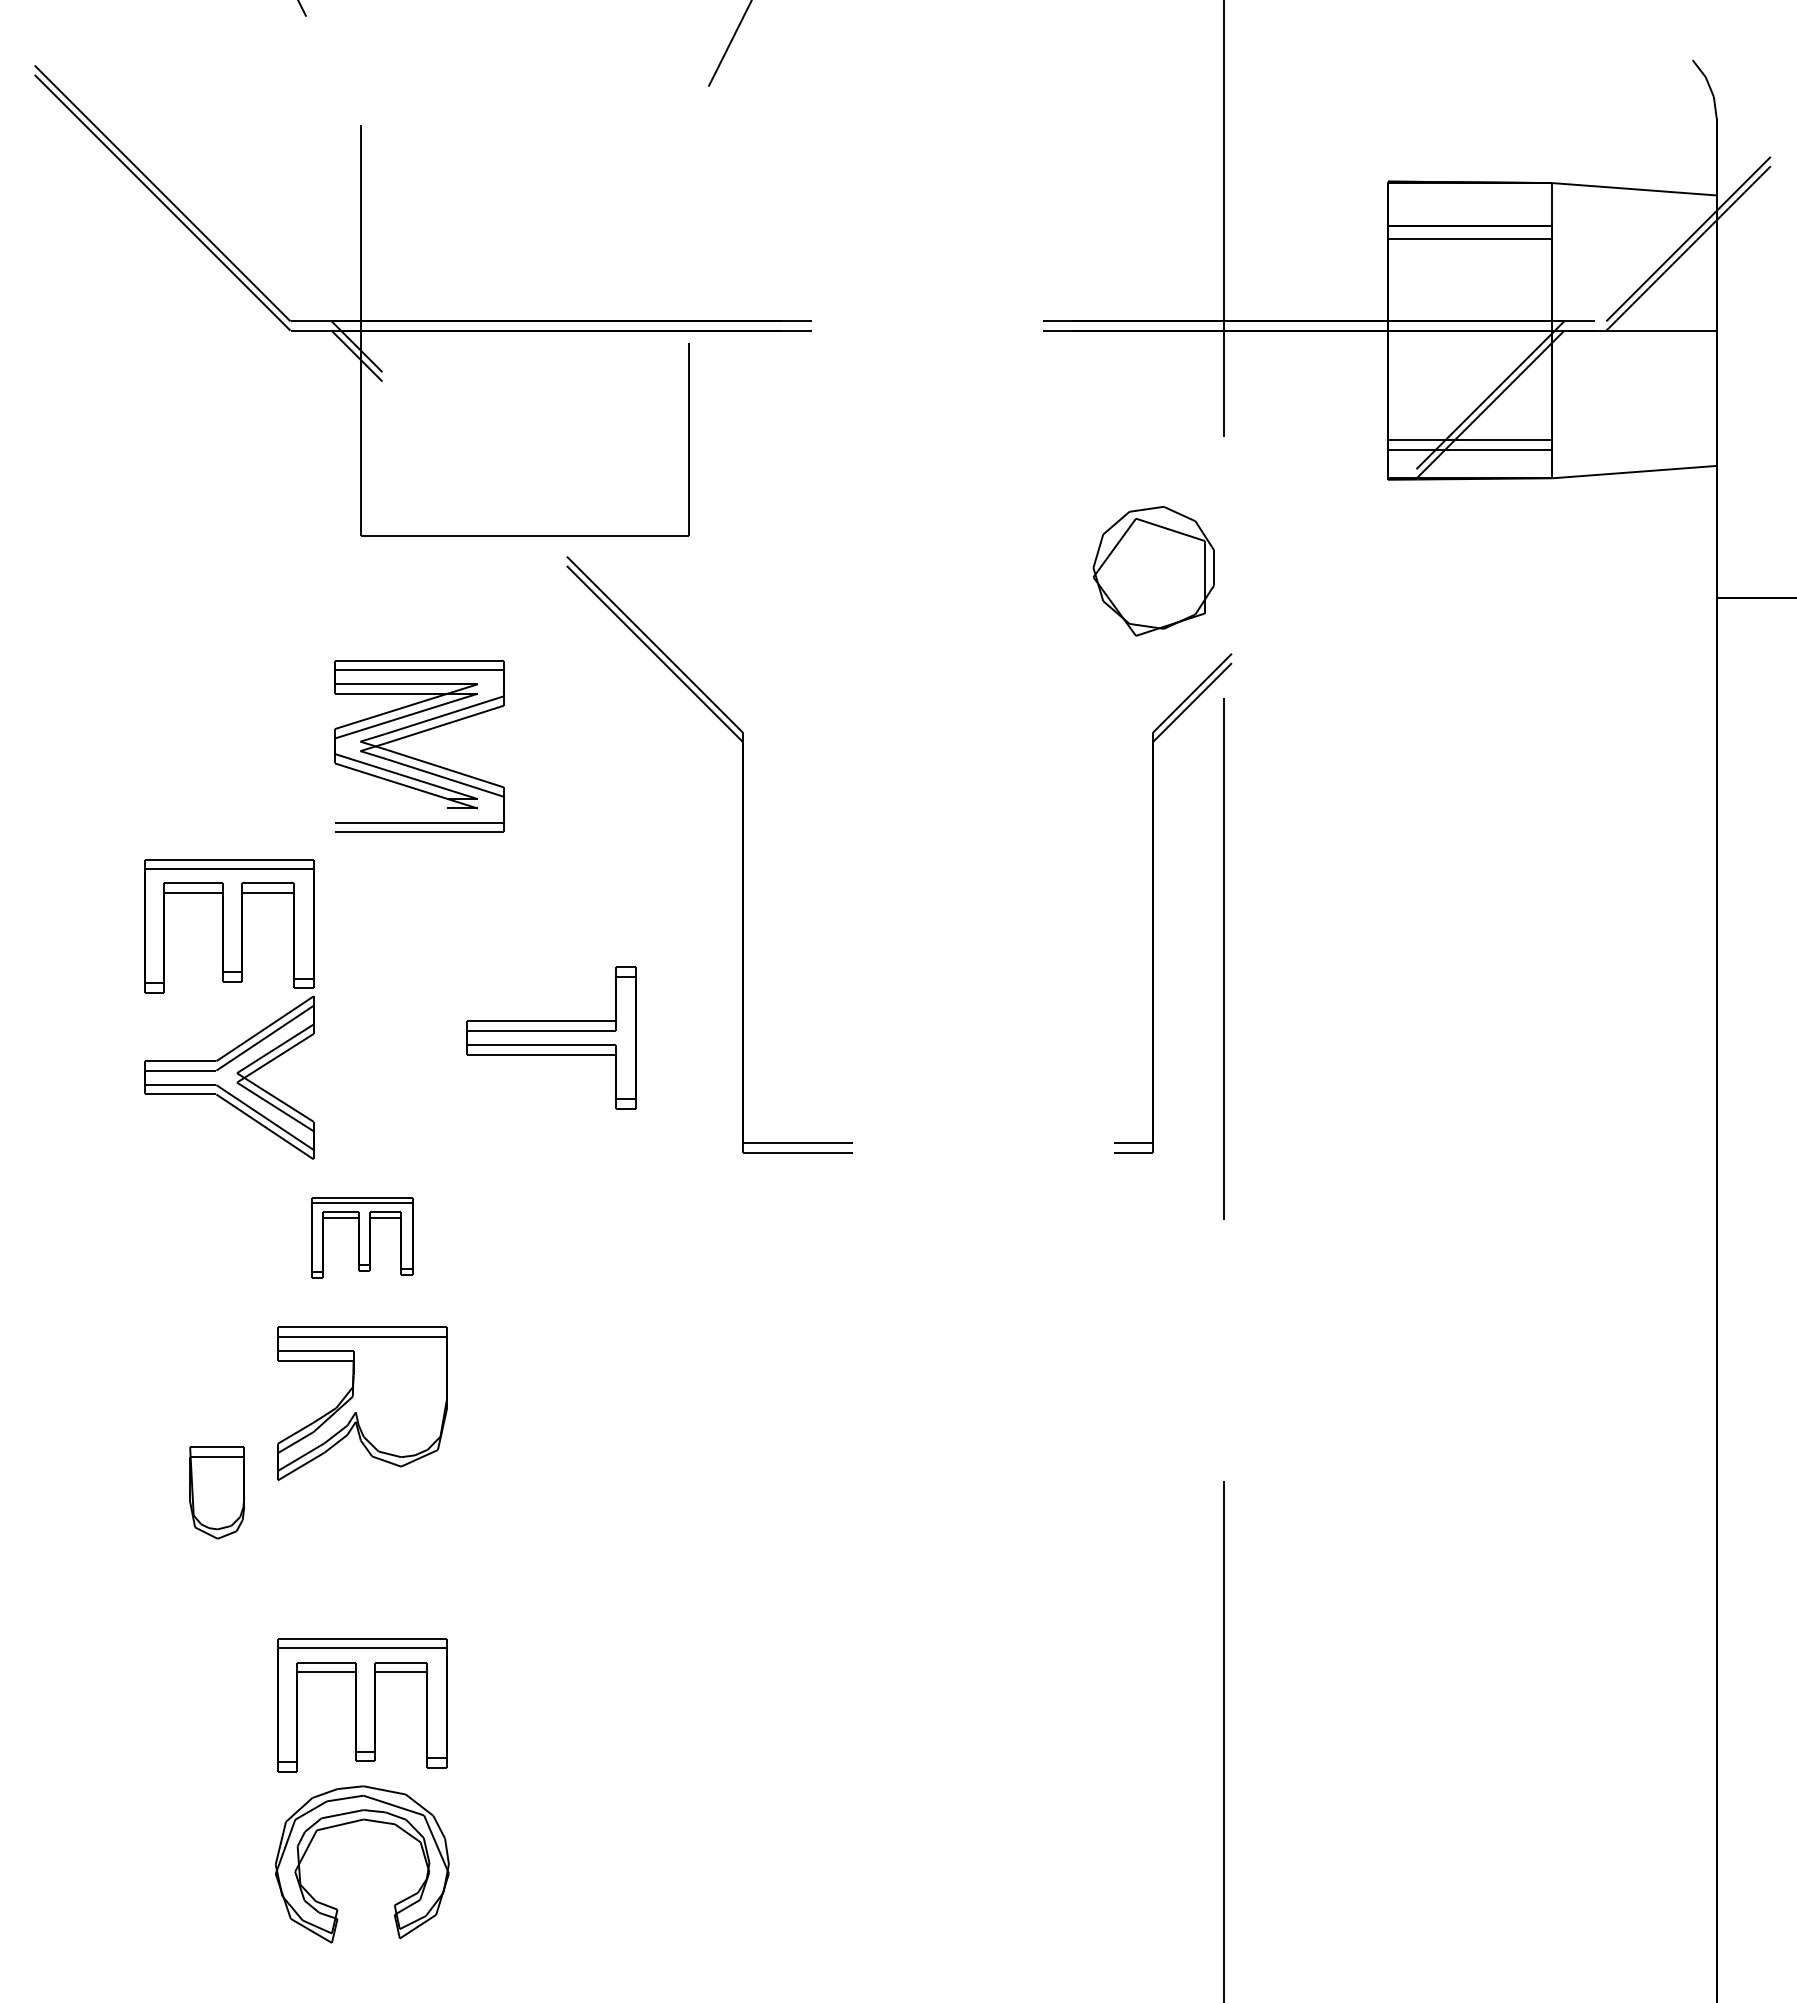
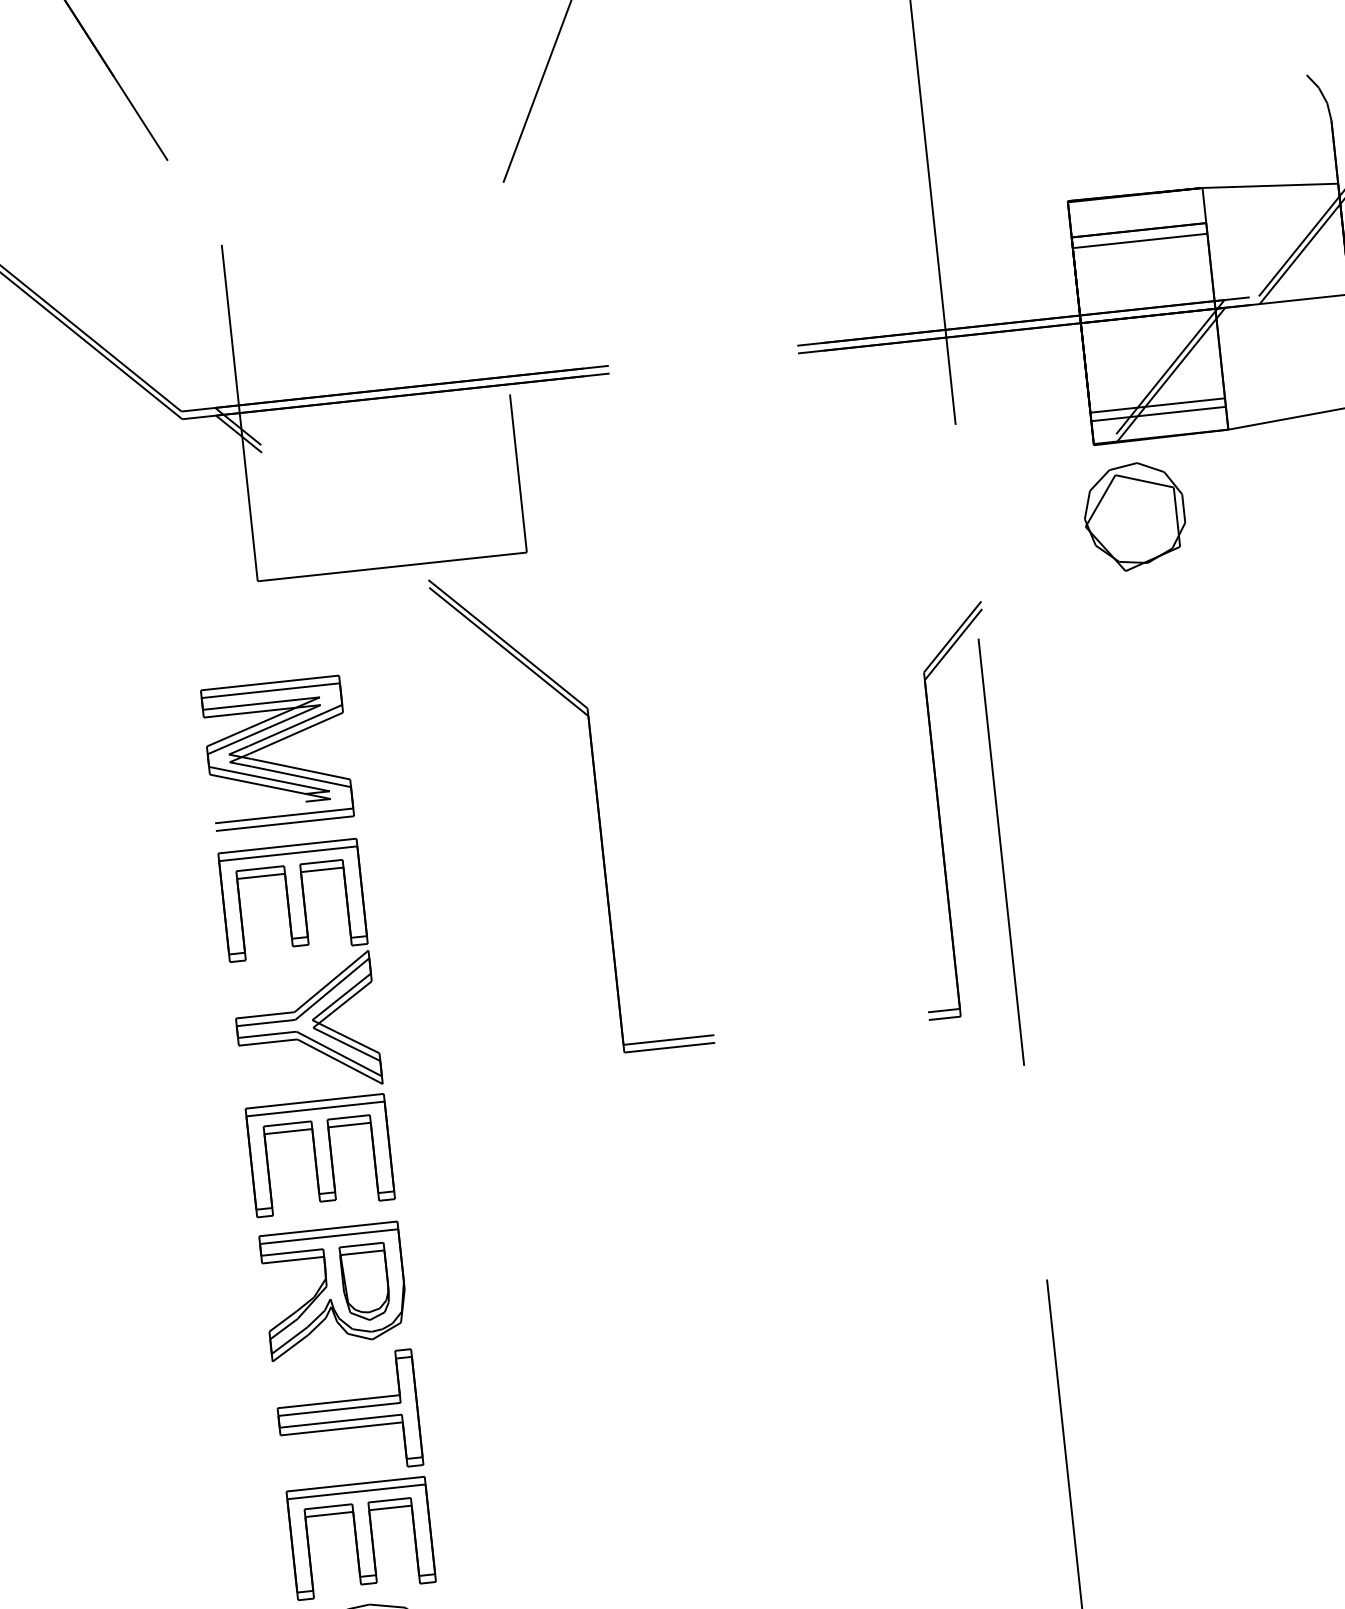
part: (1153, 571) -> (1134, 516), moved
part: (414, 735) -> (272, 744), moved
part: (229, 982) -> (298, 946), moved
part: (551, 1037) -> (348, 1414), moved
part: (362, 1237) -> (320, 1155), size x1.67
part: (217, 1492) -> (365, 1282), moved

